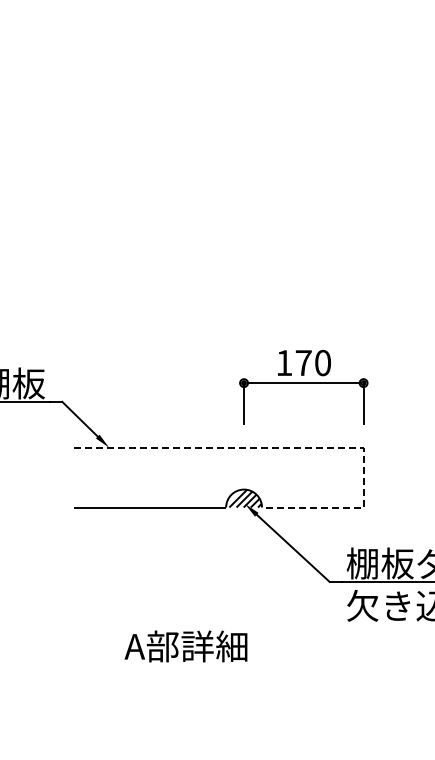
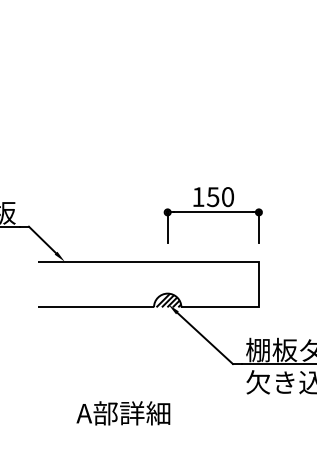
text: (303, 363) -> (213, 197), 170 -> 150
line: (300, 447) -> (210, 261), dashed -> solid

